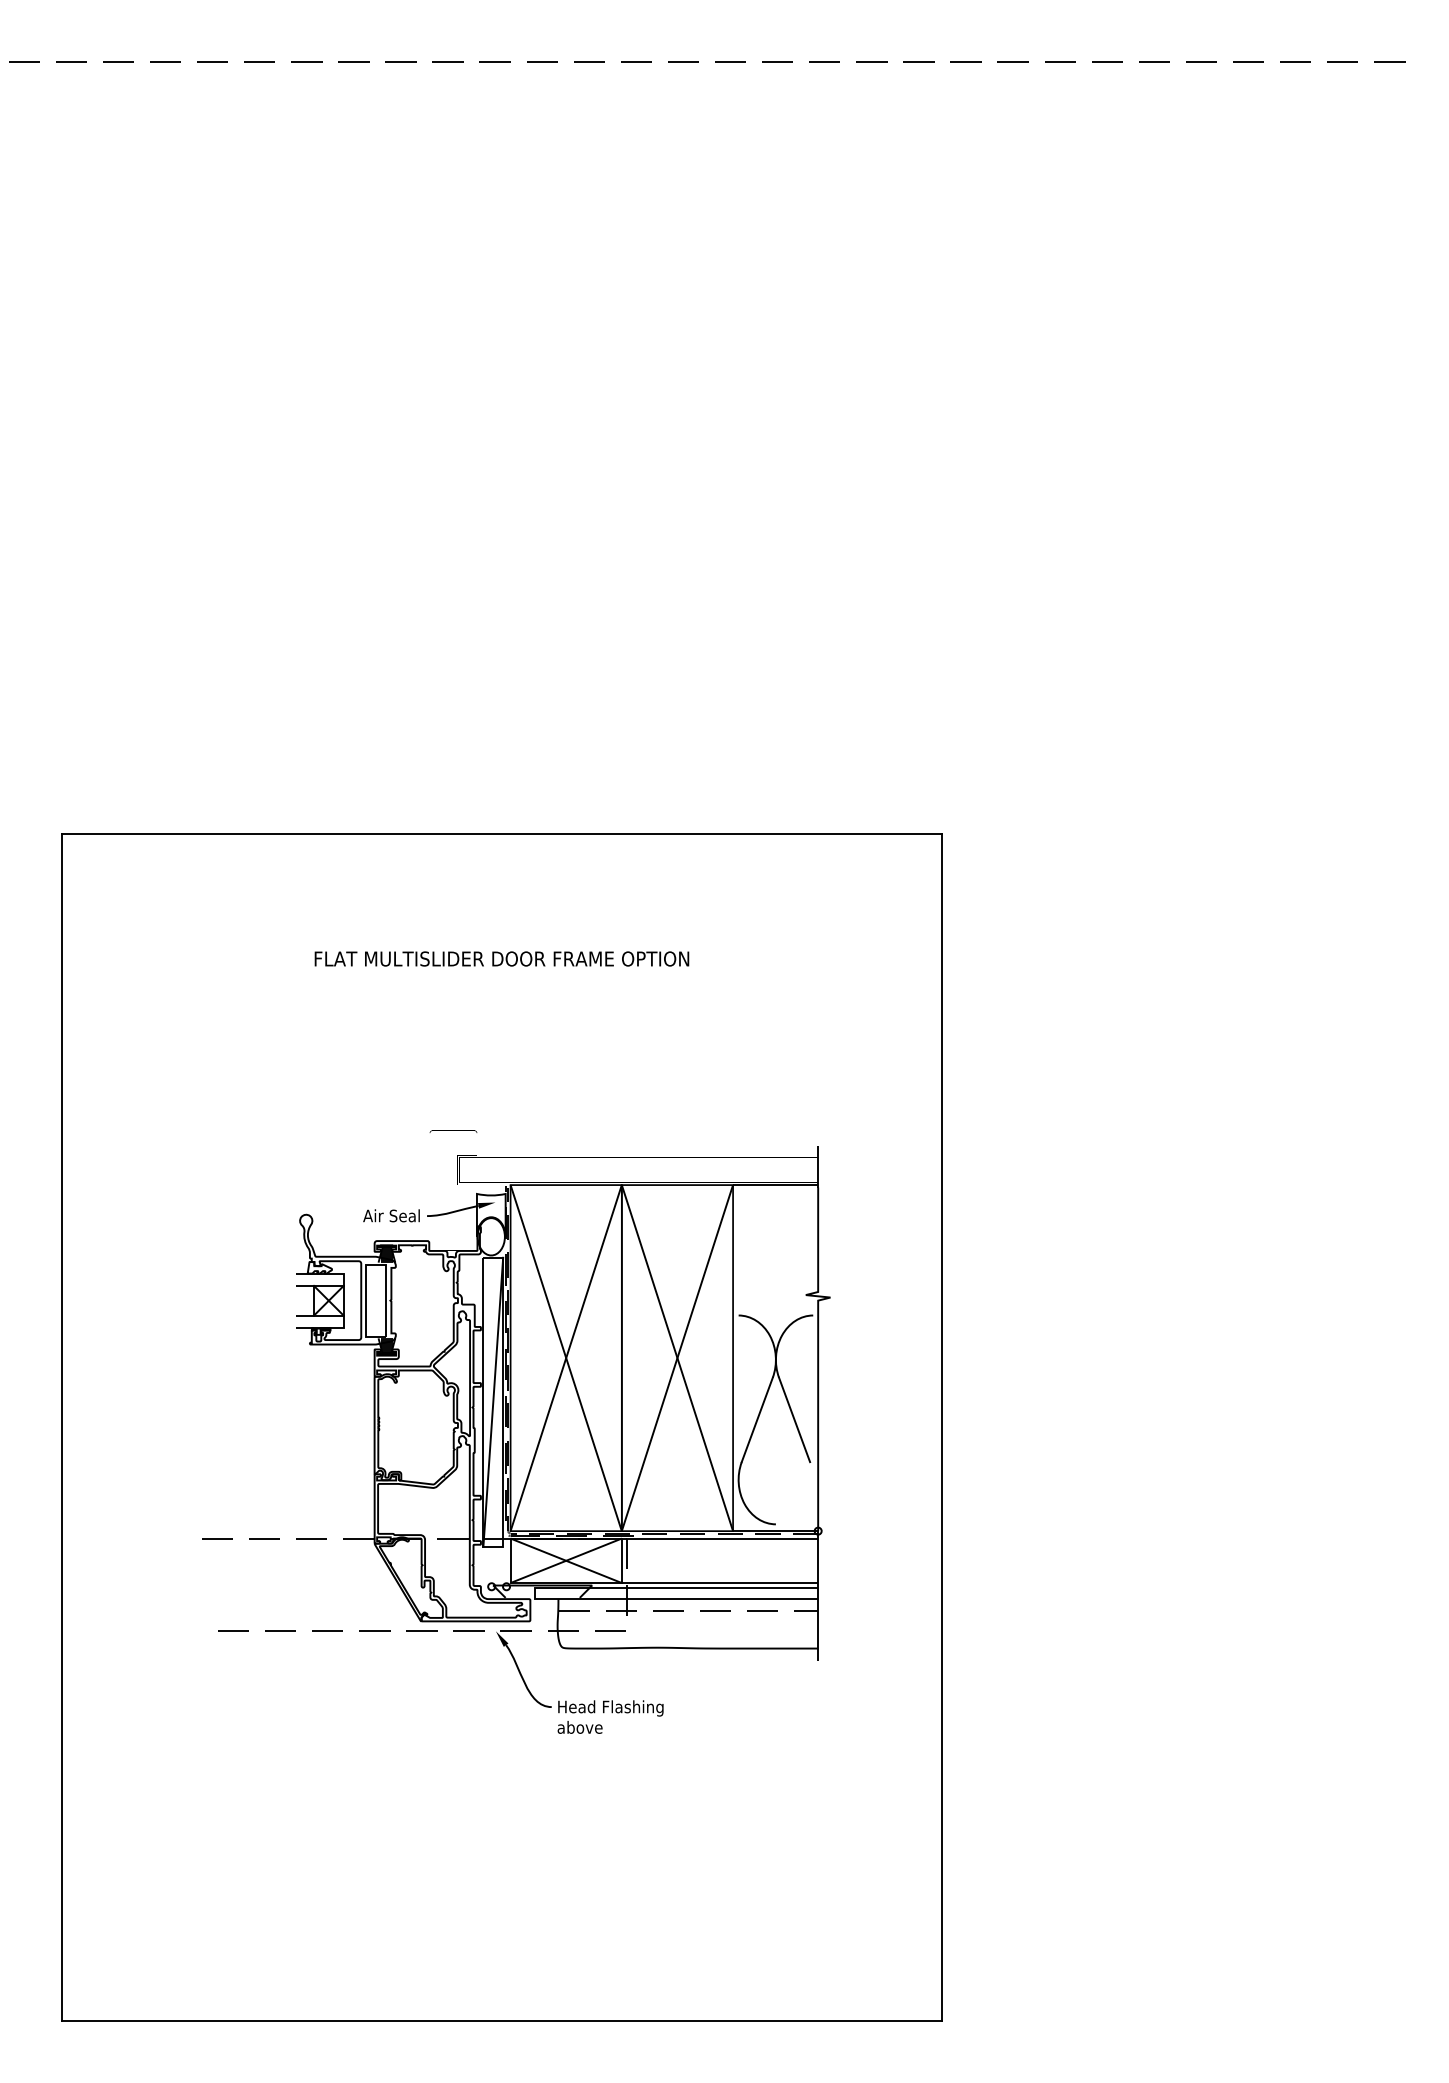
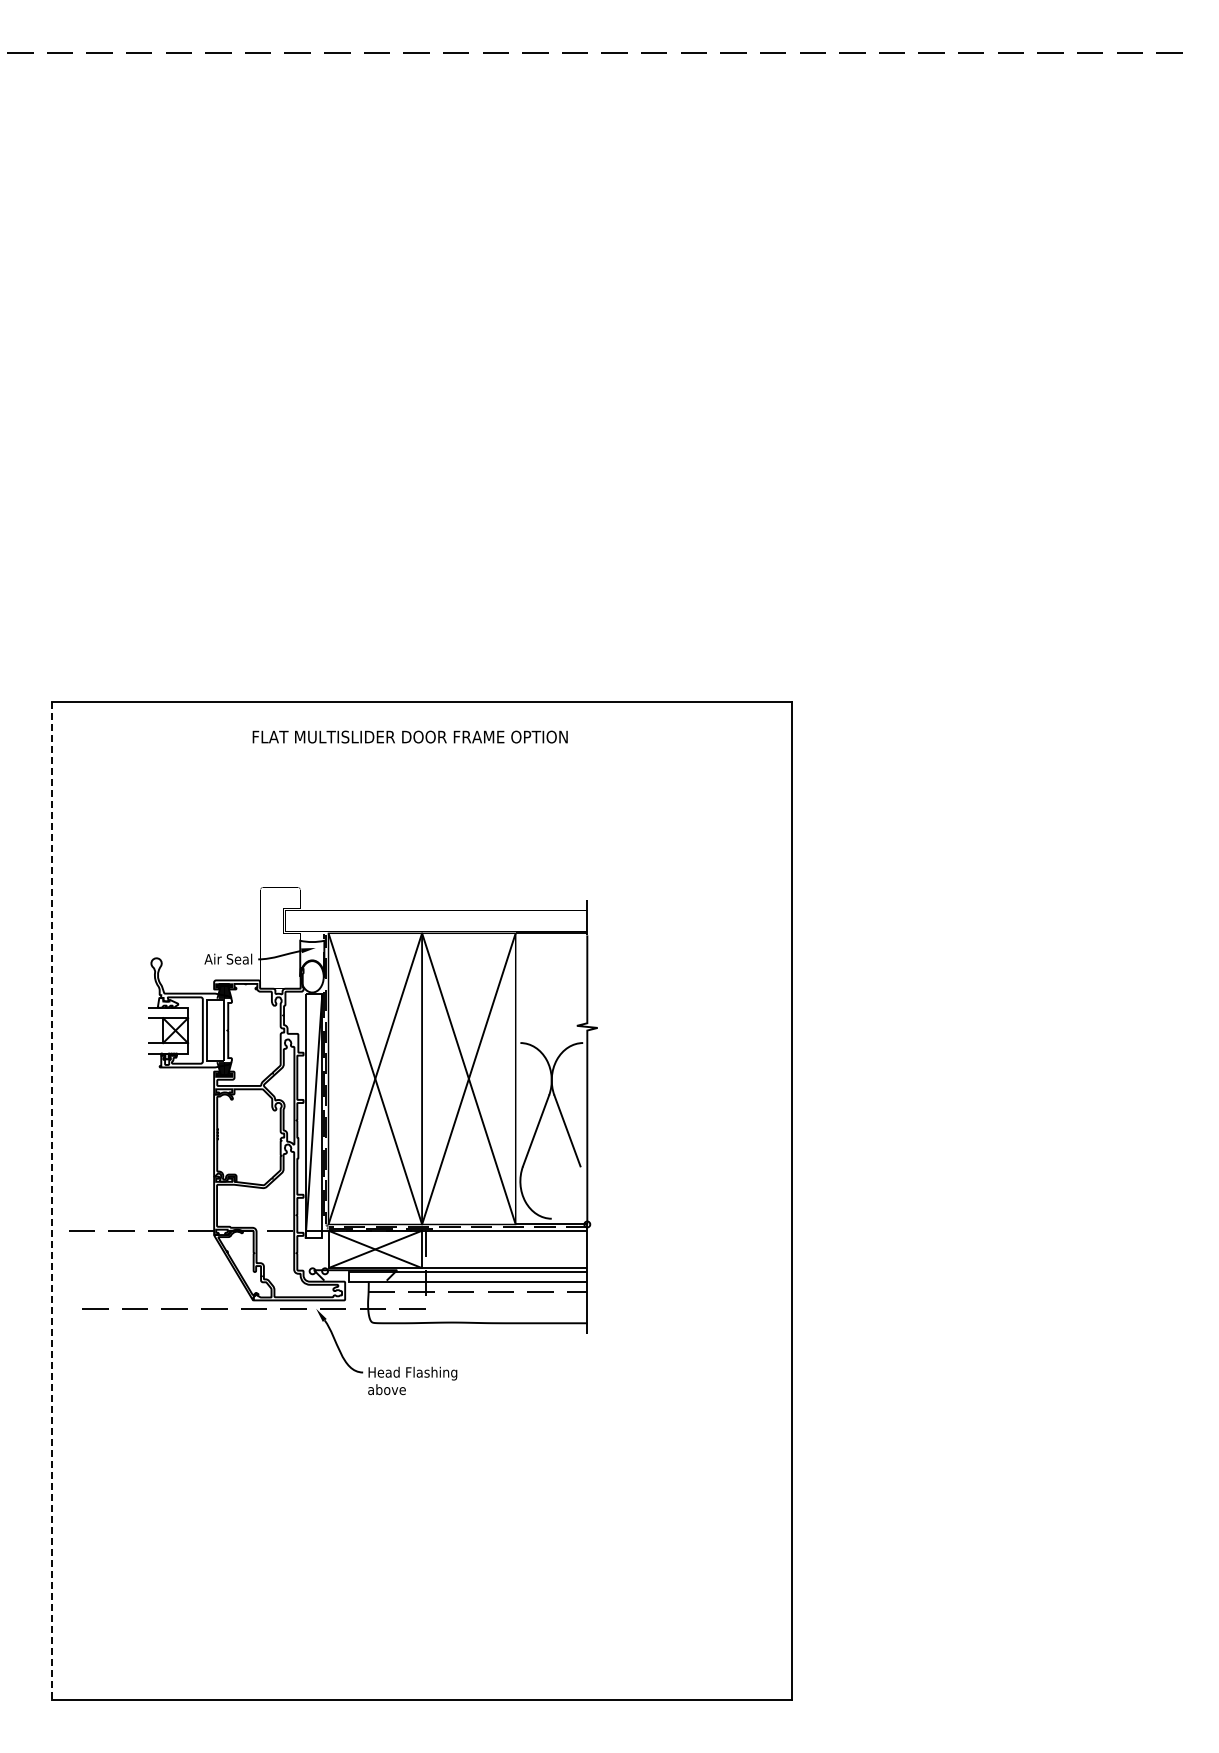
text: (501, 958) -> (409, 736), moved
line: (62, 1427) -> (52, 1201), solid -> dashed
part: (516, 1432) -> (333, 1141), moved

